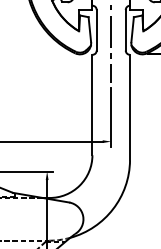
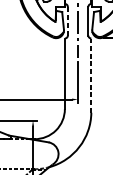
line: (96, 29) -> (67, 20), solid -> dashed
line: (130, 107) -> (91, 75), solid -> dashed

